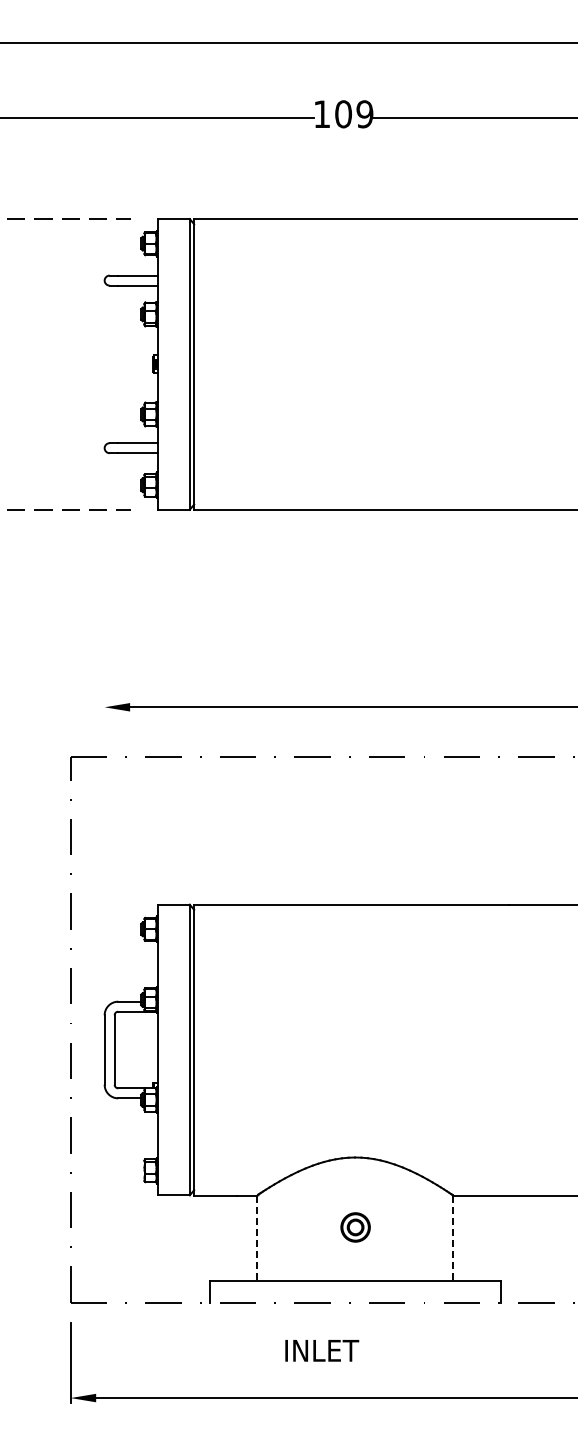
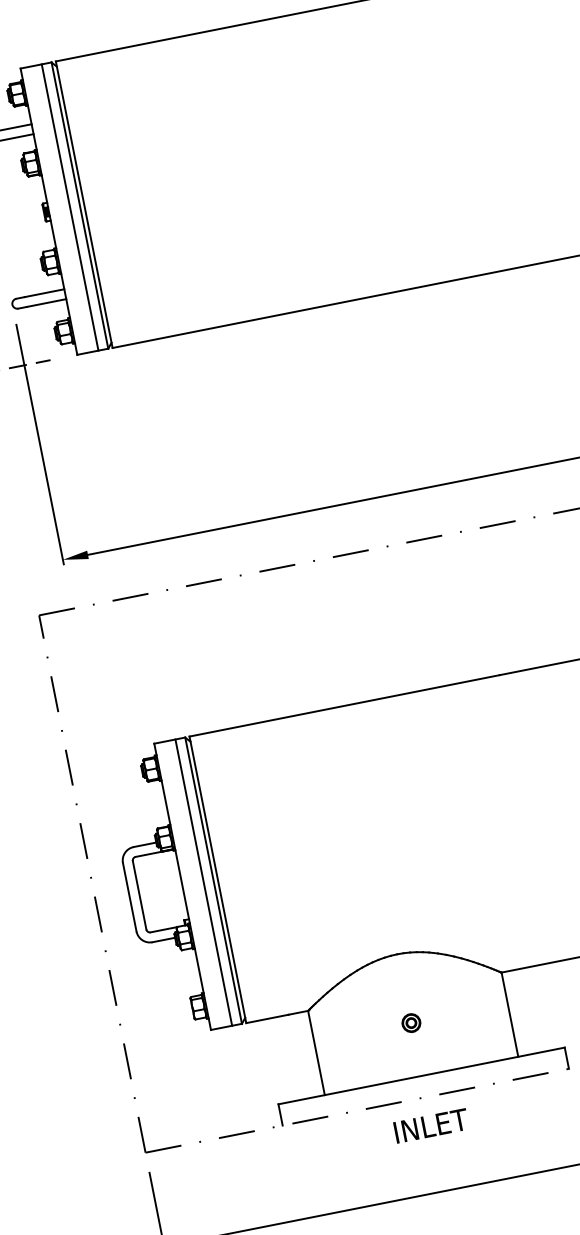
line: (179, 364) -> (69, 207), added
line: (104, 589) -> (39, 443), added
line: (179, 1049) -> (203, 882), added
part: (355, 1227) -> (411, 1023), size x0.62
line: (256, 1238) -> (316, 1053), dashed -> solid
line: (453, 1238) -> (509, 1014), dashed -> solid
text: (322, 1350) -> (431, 1125), moved

